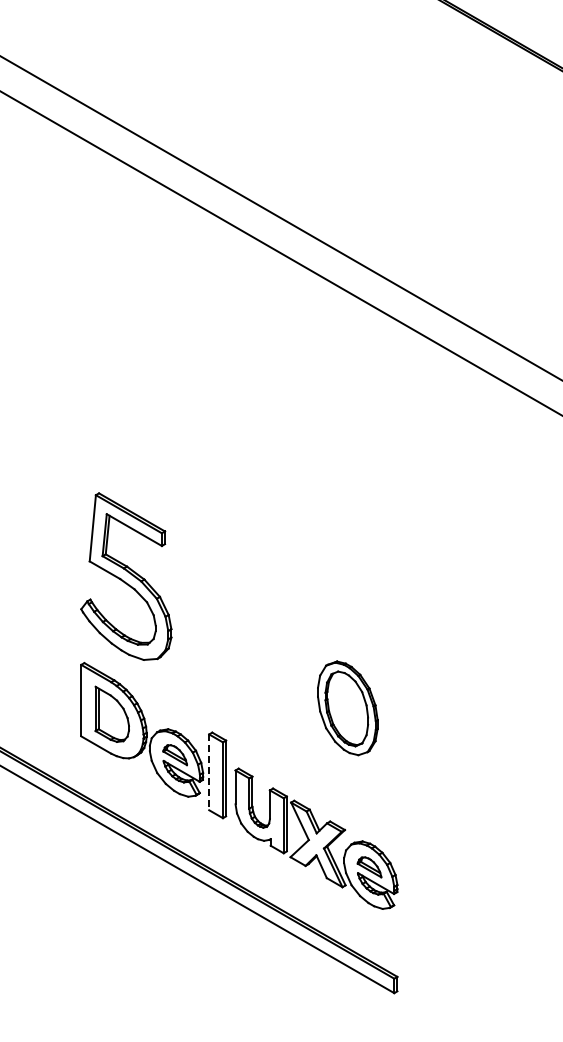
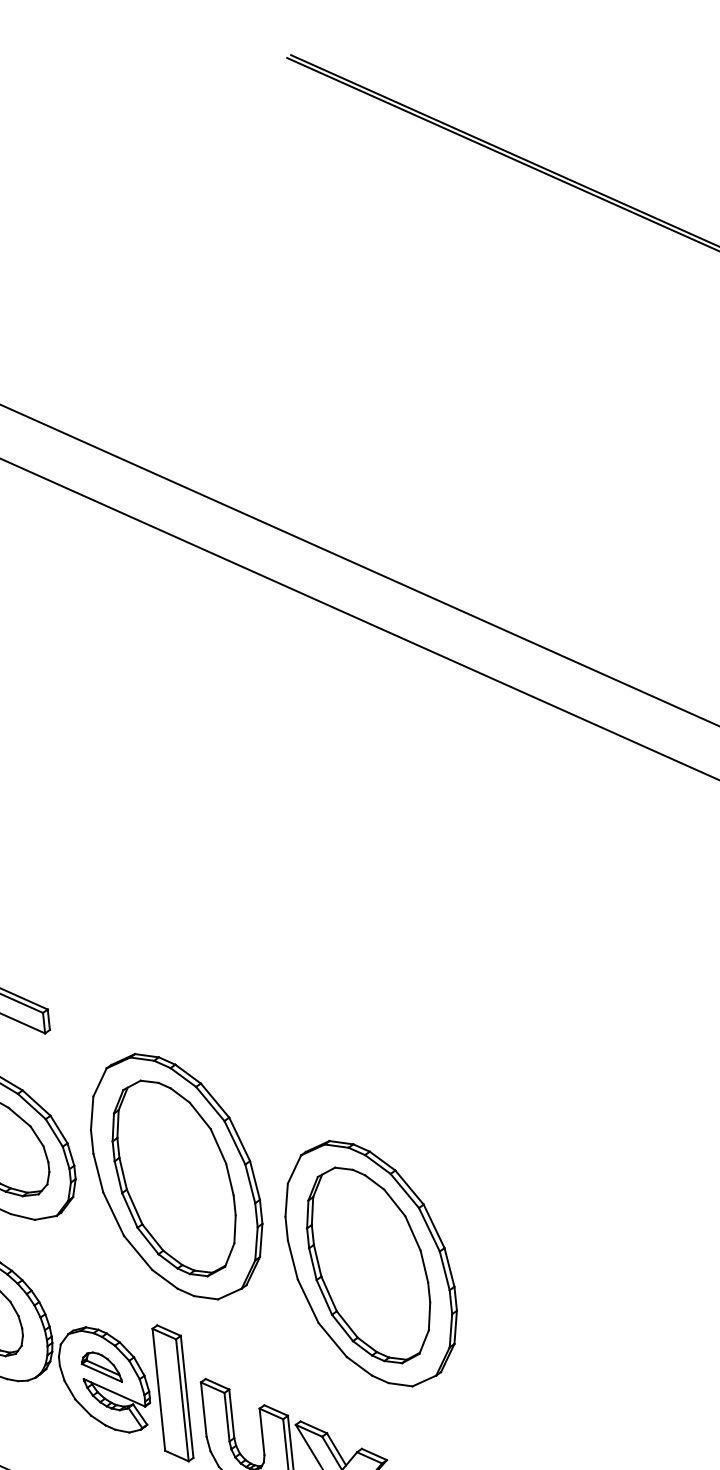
part: (233, 642) -> (176, 1176), added
part: (347, 708) -> (370, 1264), size x1.67
line: (209, 772) -> (159, 1390), dashed -> solid

